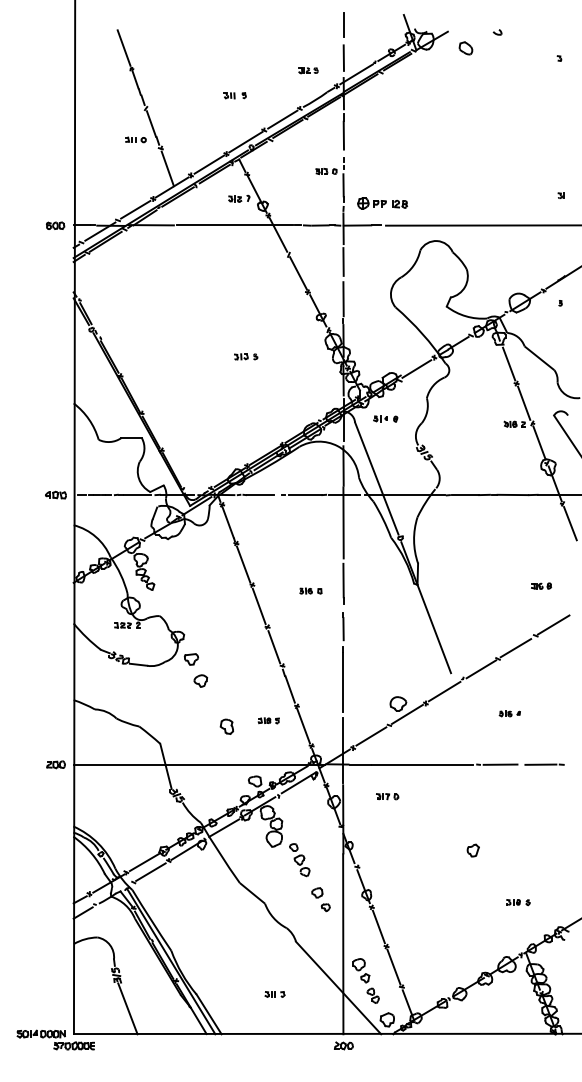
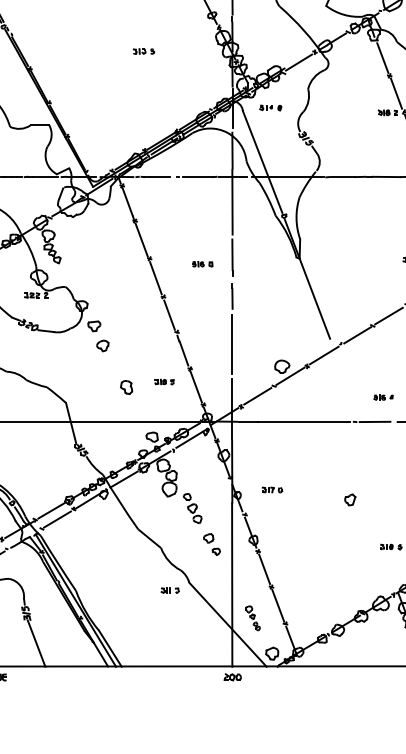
part: (509, 713) -> (383, 397), moved
part: (387, 796) -> (272, 489), moved
part: (365, 980) -> (252, 617), size x0.6
part: (274, 994) -> (169, 590), moved

